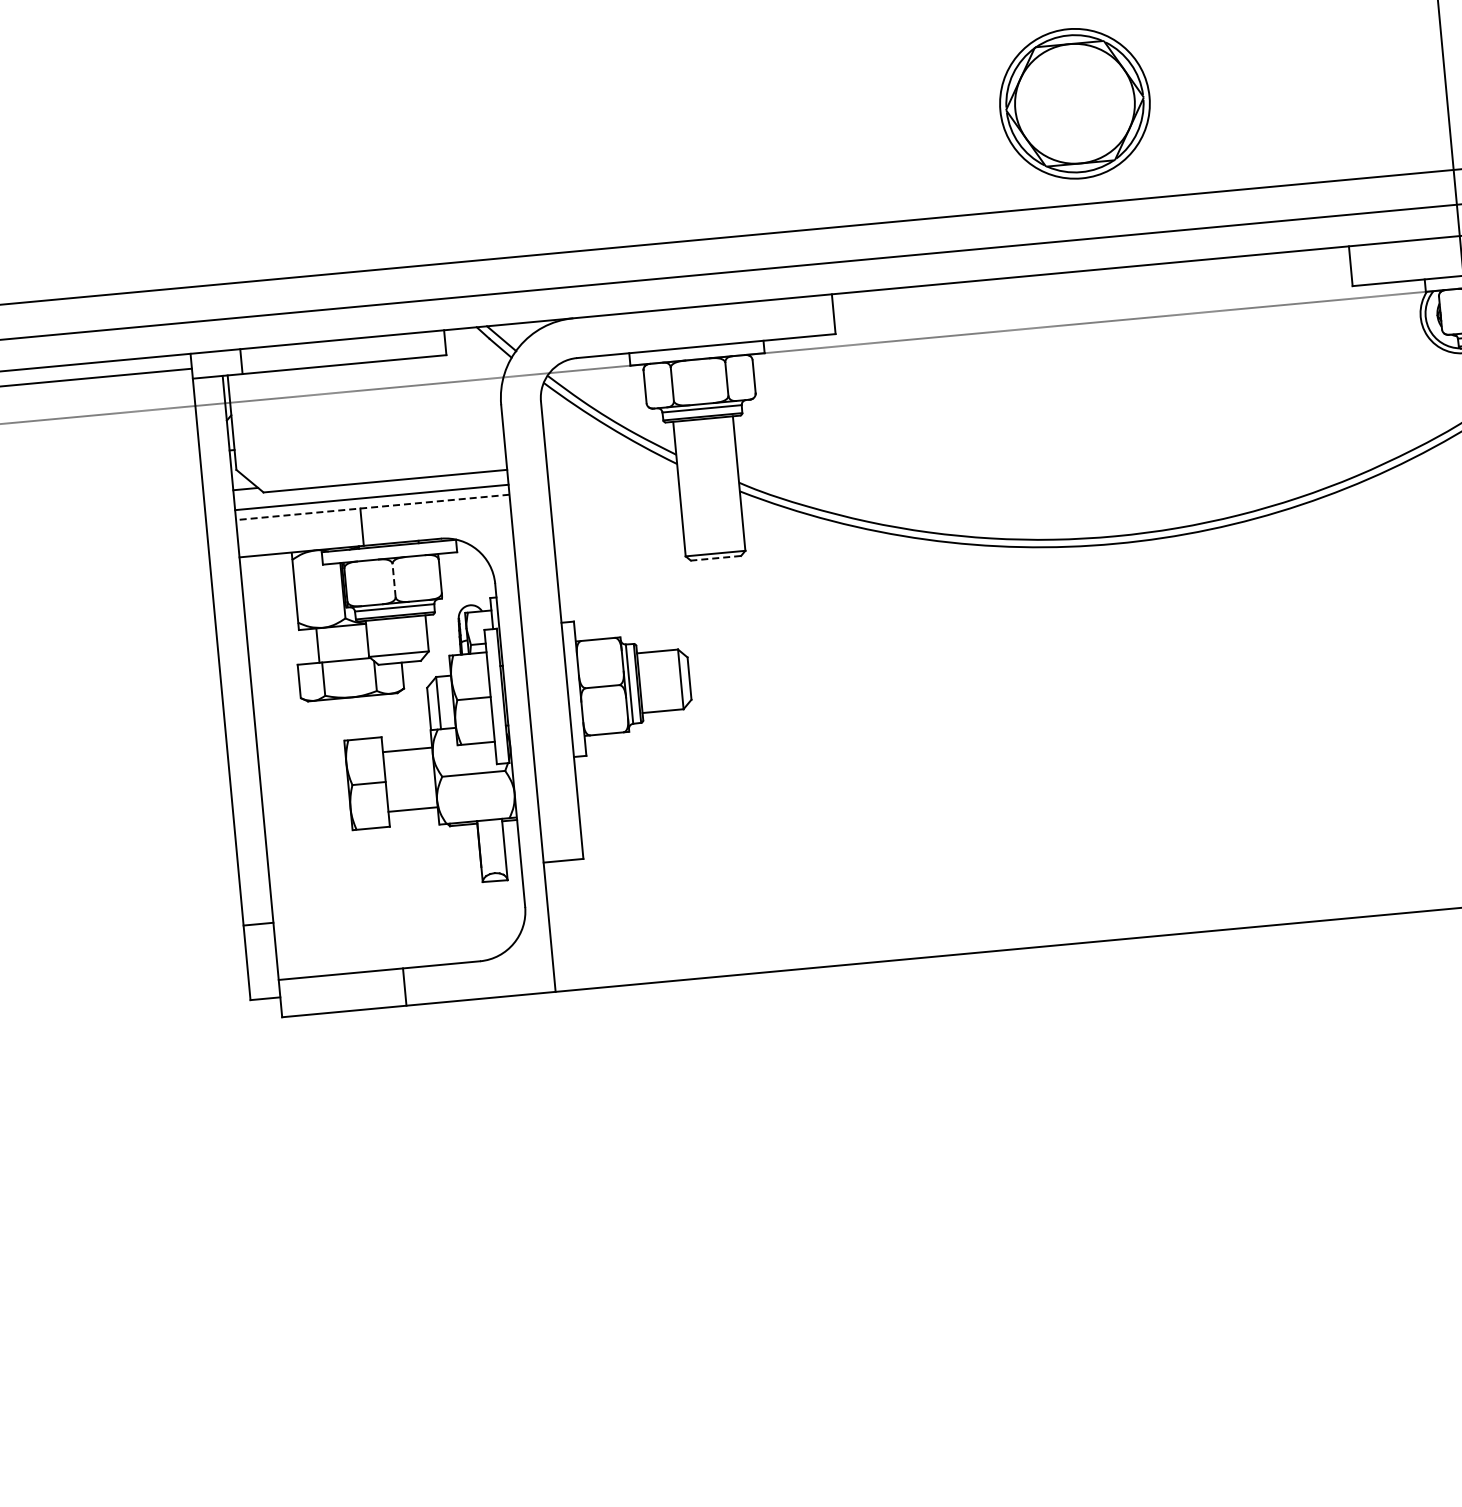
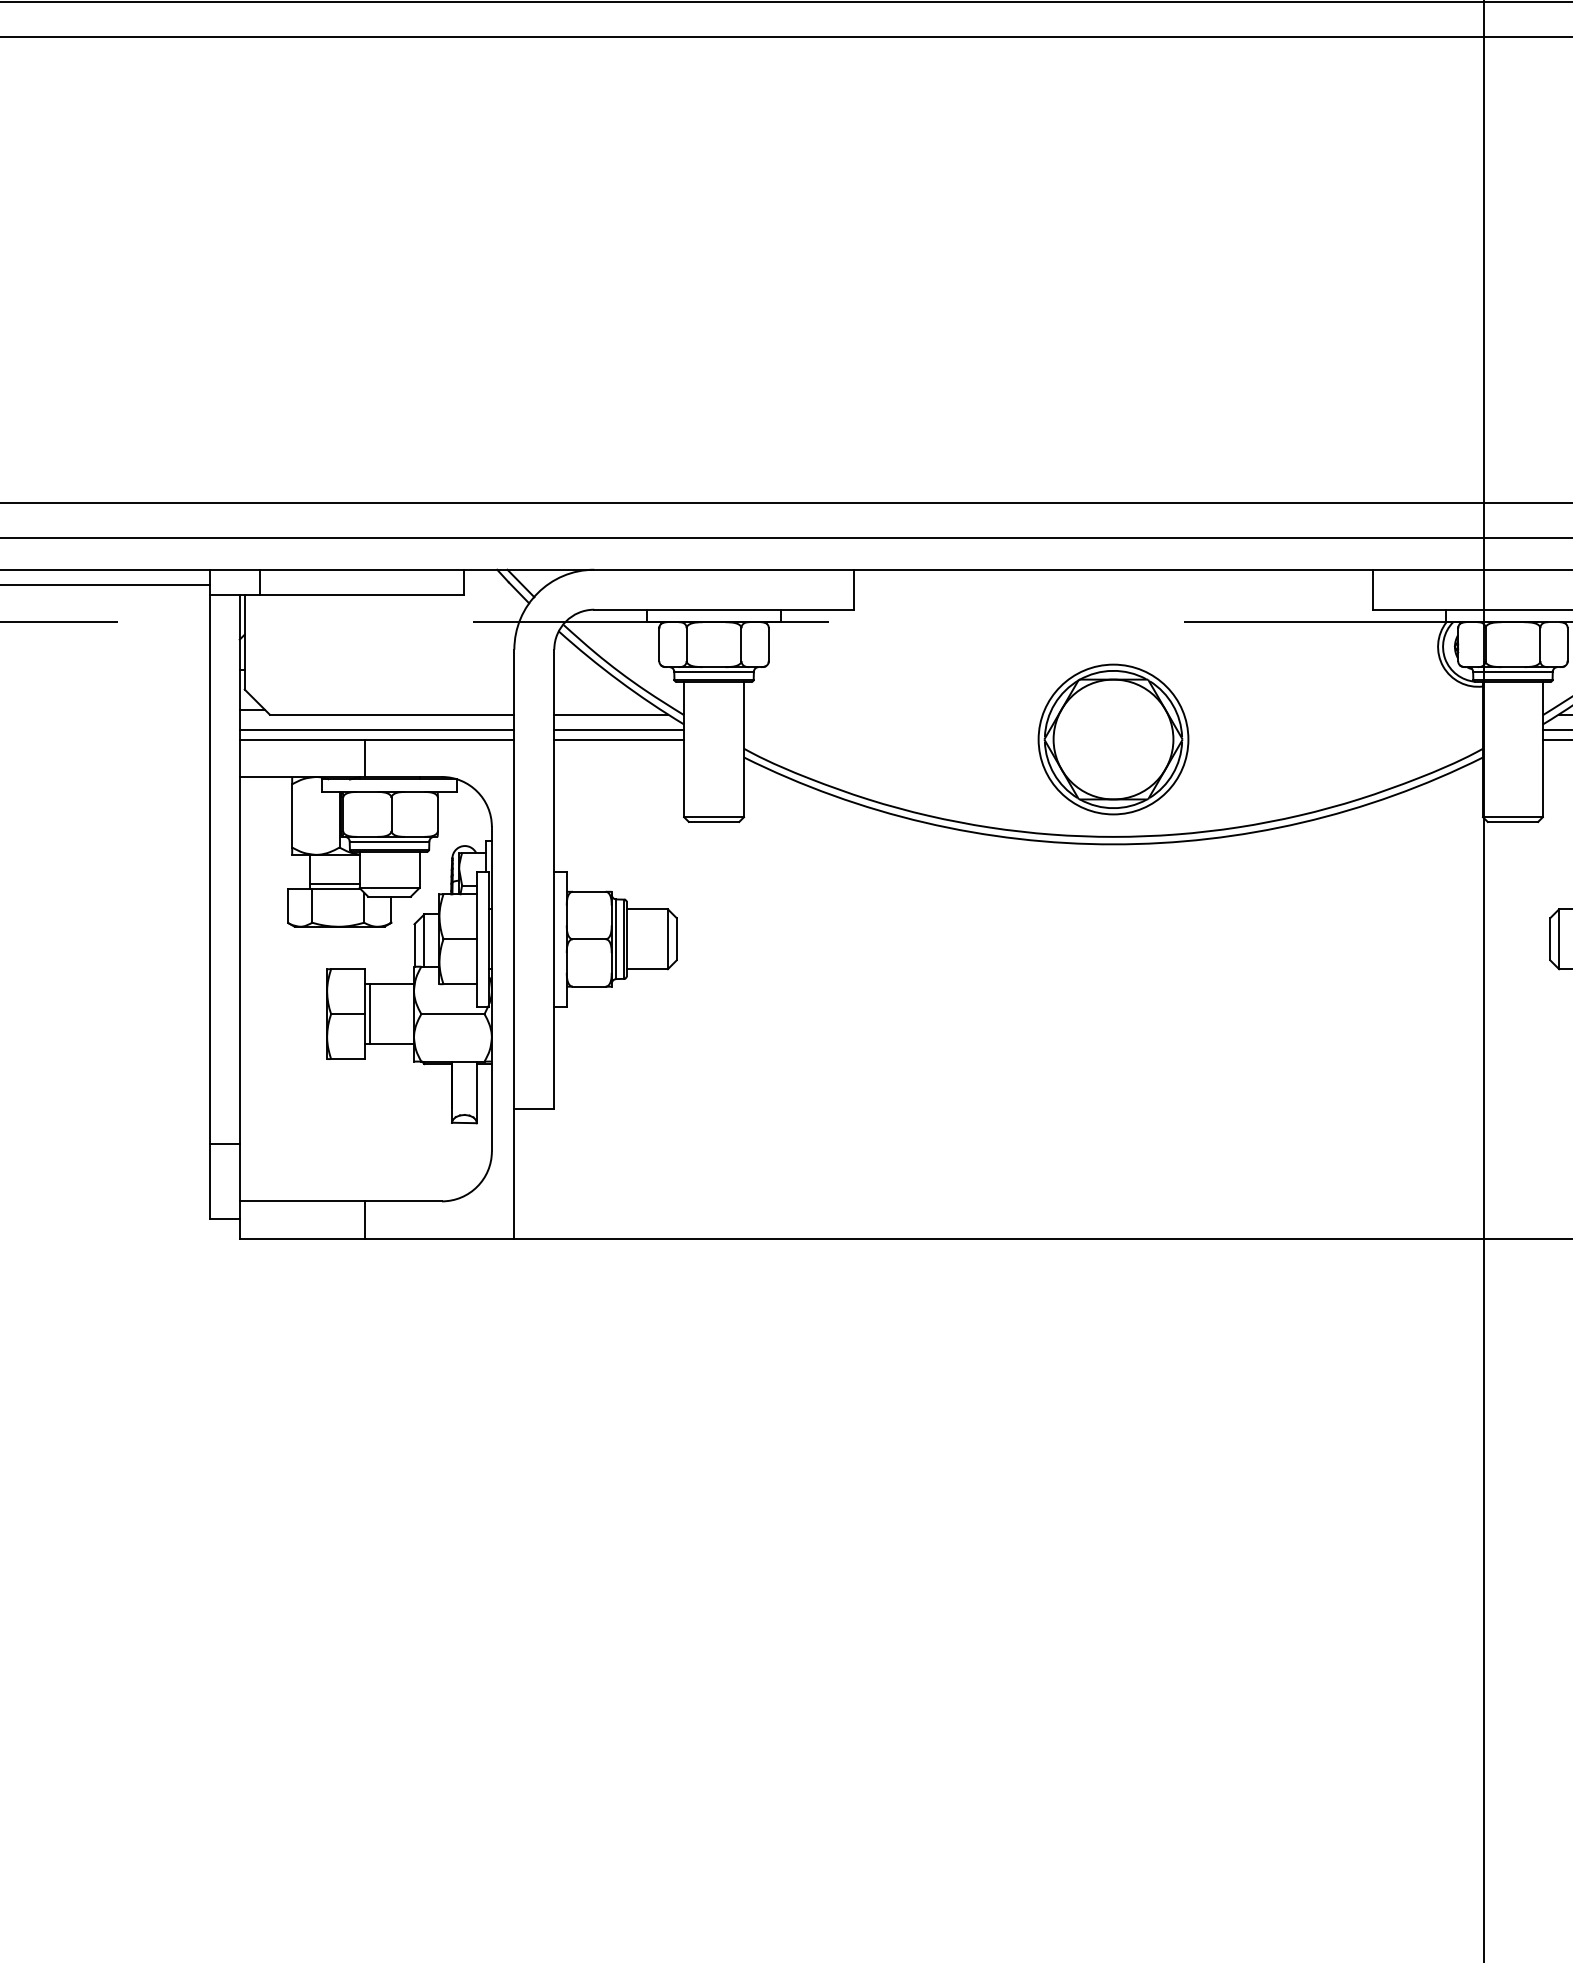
part: (1074, 103) -> (1113, 739), moved
line: (603, 460) -> (611, 714), added
line: (613, 475) -> (619, 729), added
line: (614, 484) -> (619, 739), added
line: (372, 507) -> (376, 739), dashed -> solid
line: (715, 557) -> (713, 821), dashed -> solid
line: (394, 579) -> (391, 813), dashed -> solid
line: (343, 655) -> (334, 884), added
line: (390, 781) -> (369, 1014), added

